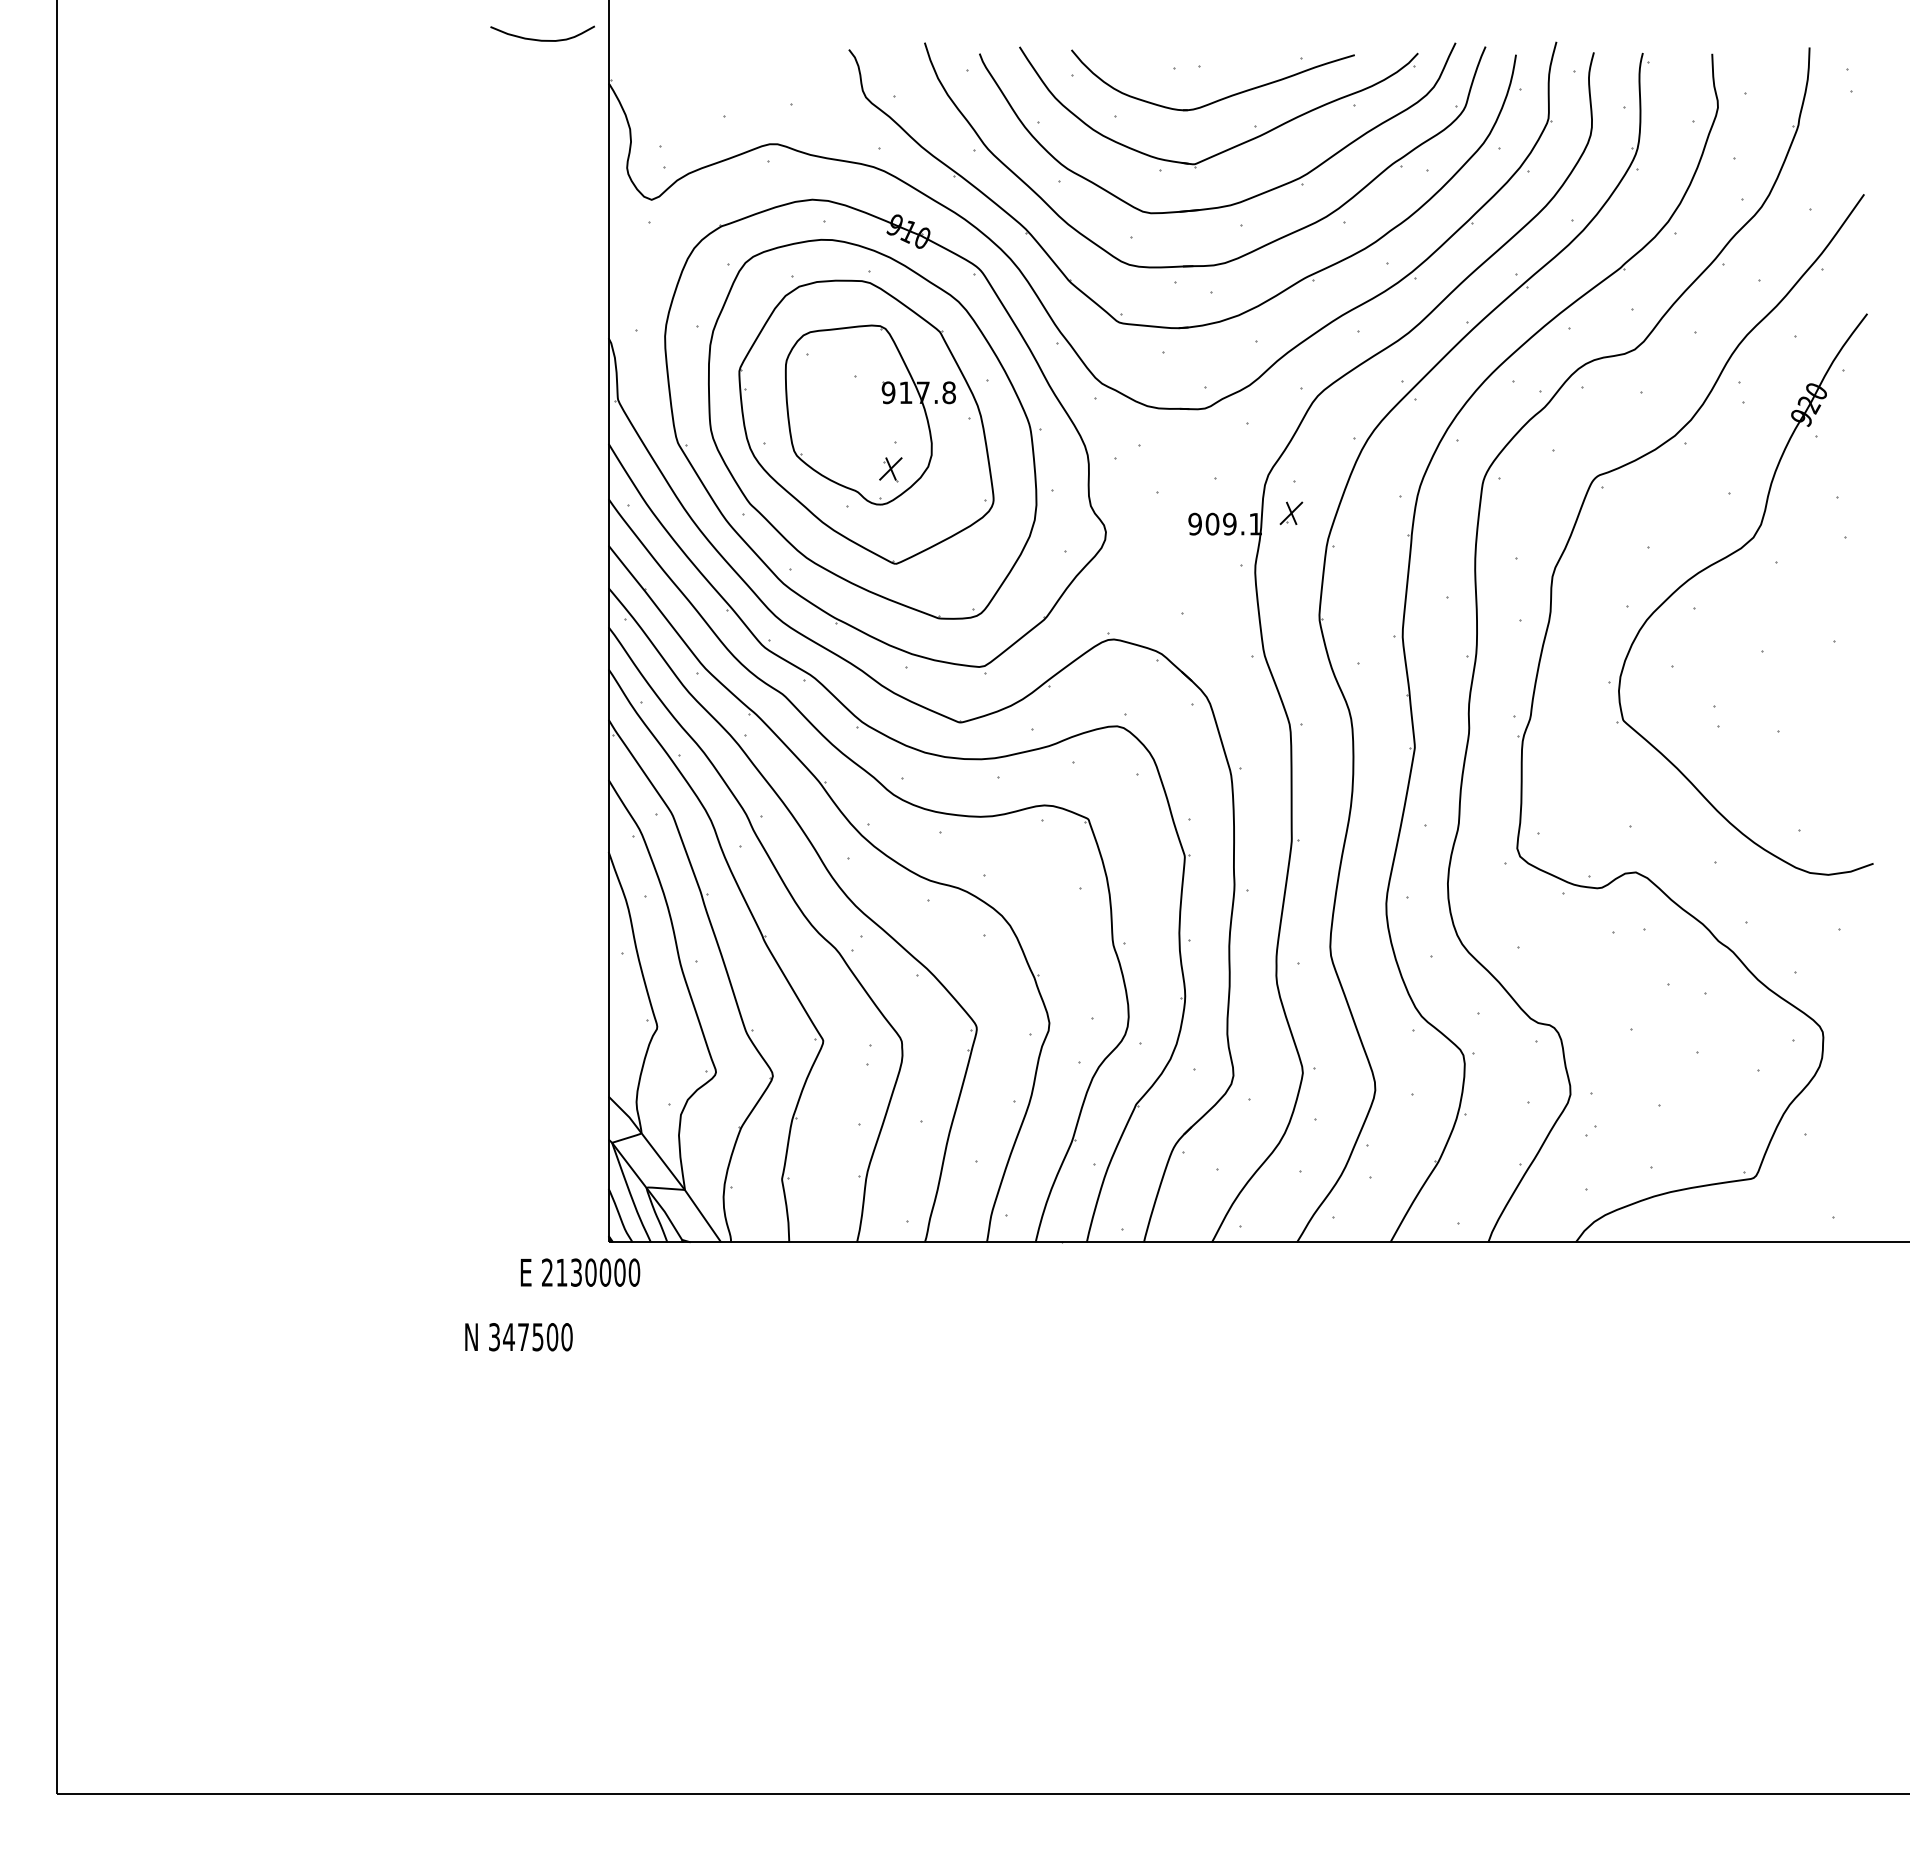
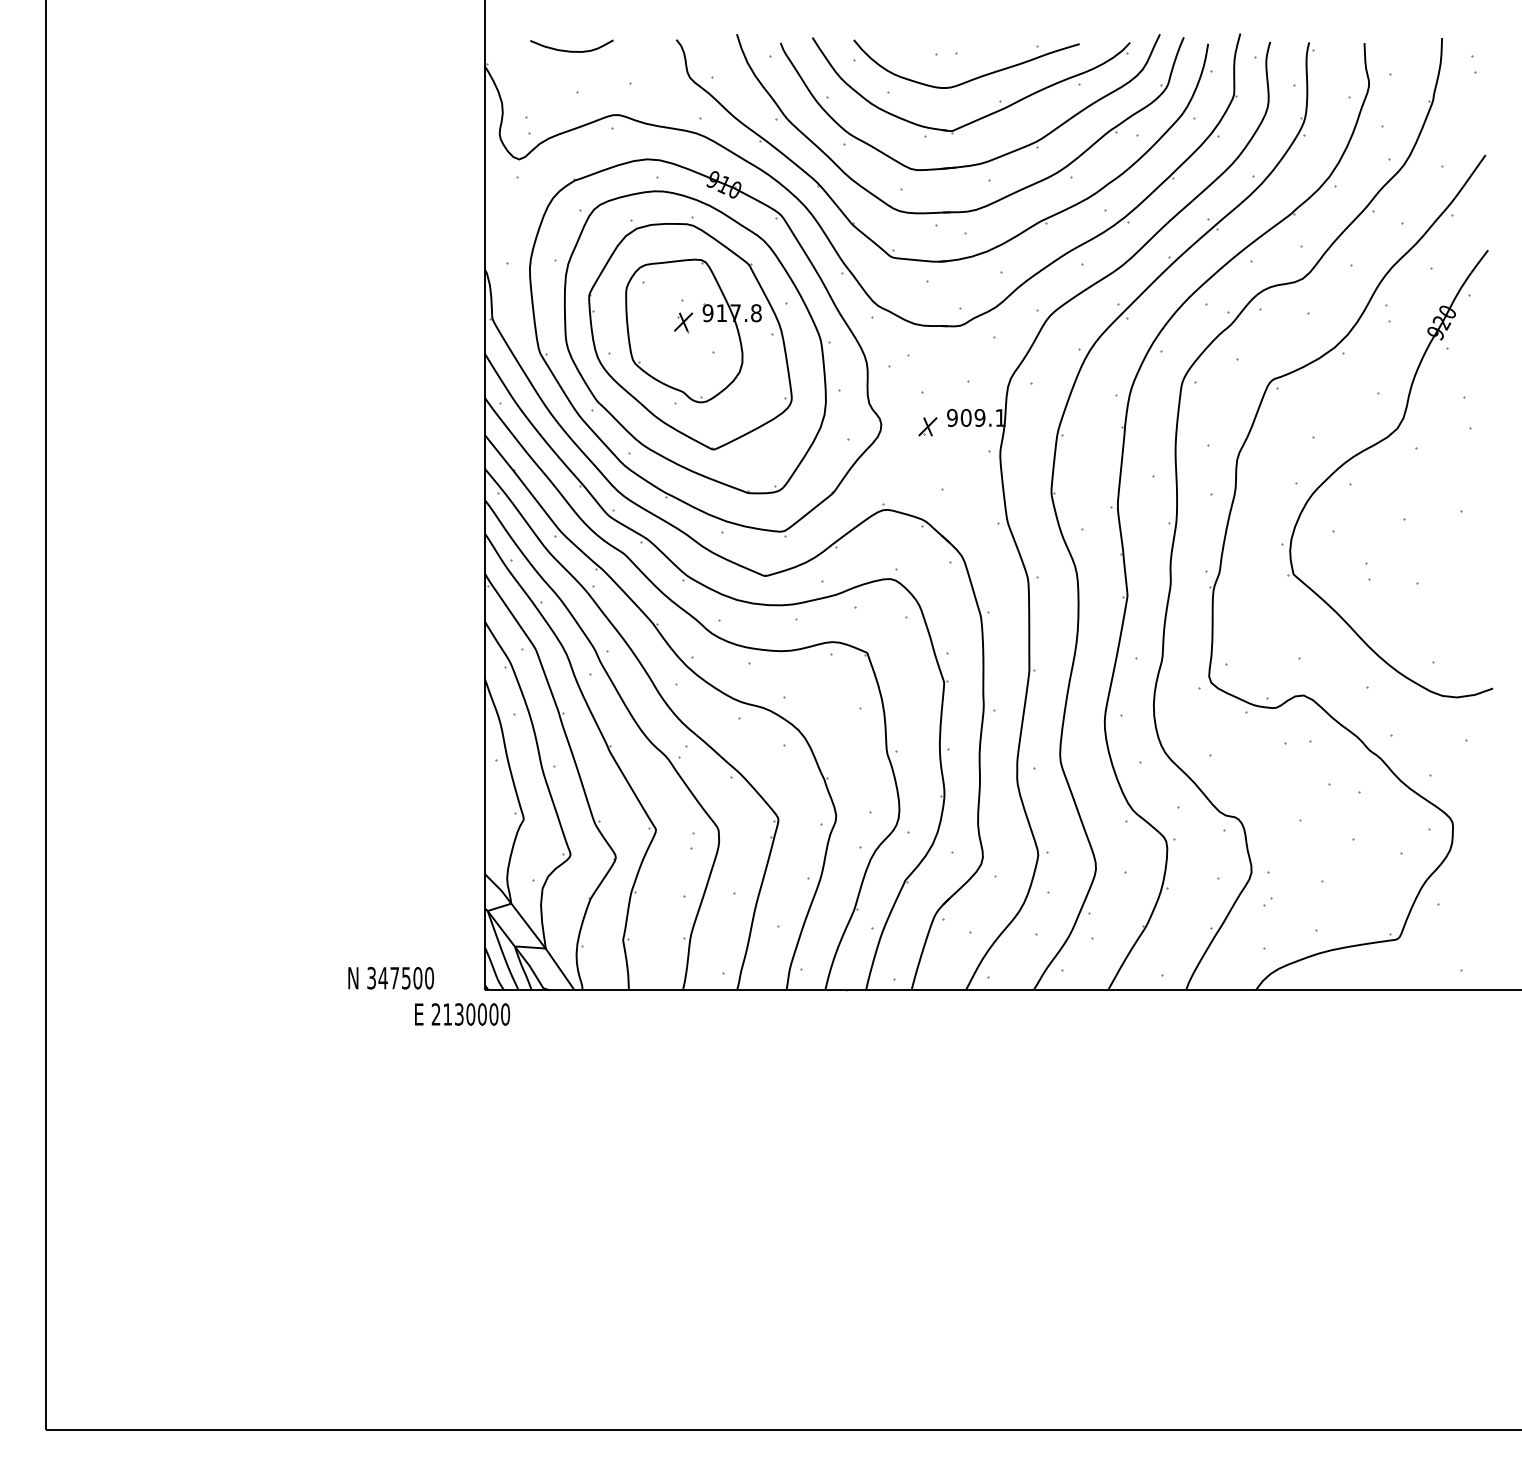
curve: (542, 39) -> (571, 50), moved
part: (890, 469) -> (683, 322), moved
part: (1291, 513) -> (927, 426), moved
text: (518, 1337) -> (390, 978), moved

